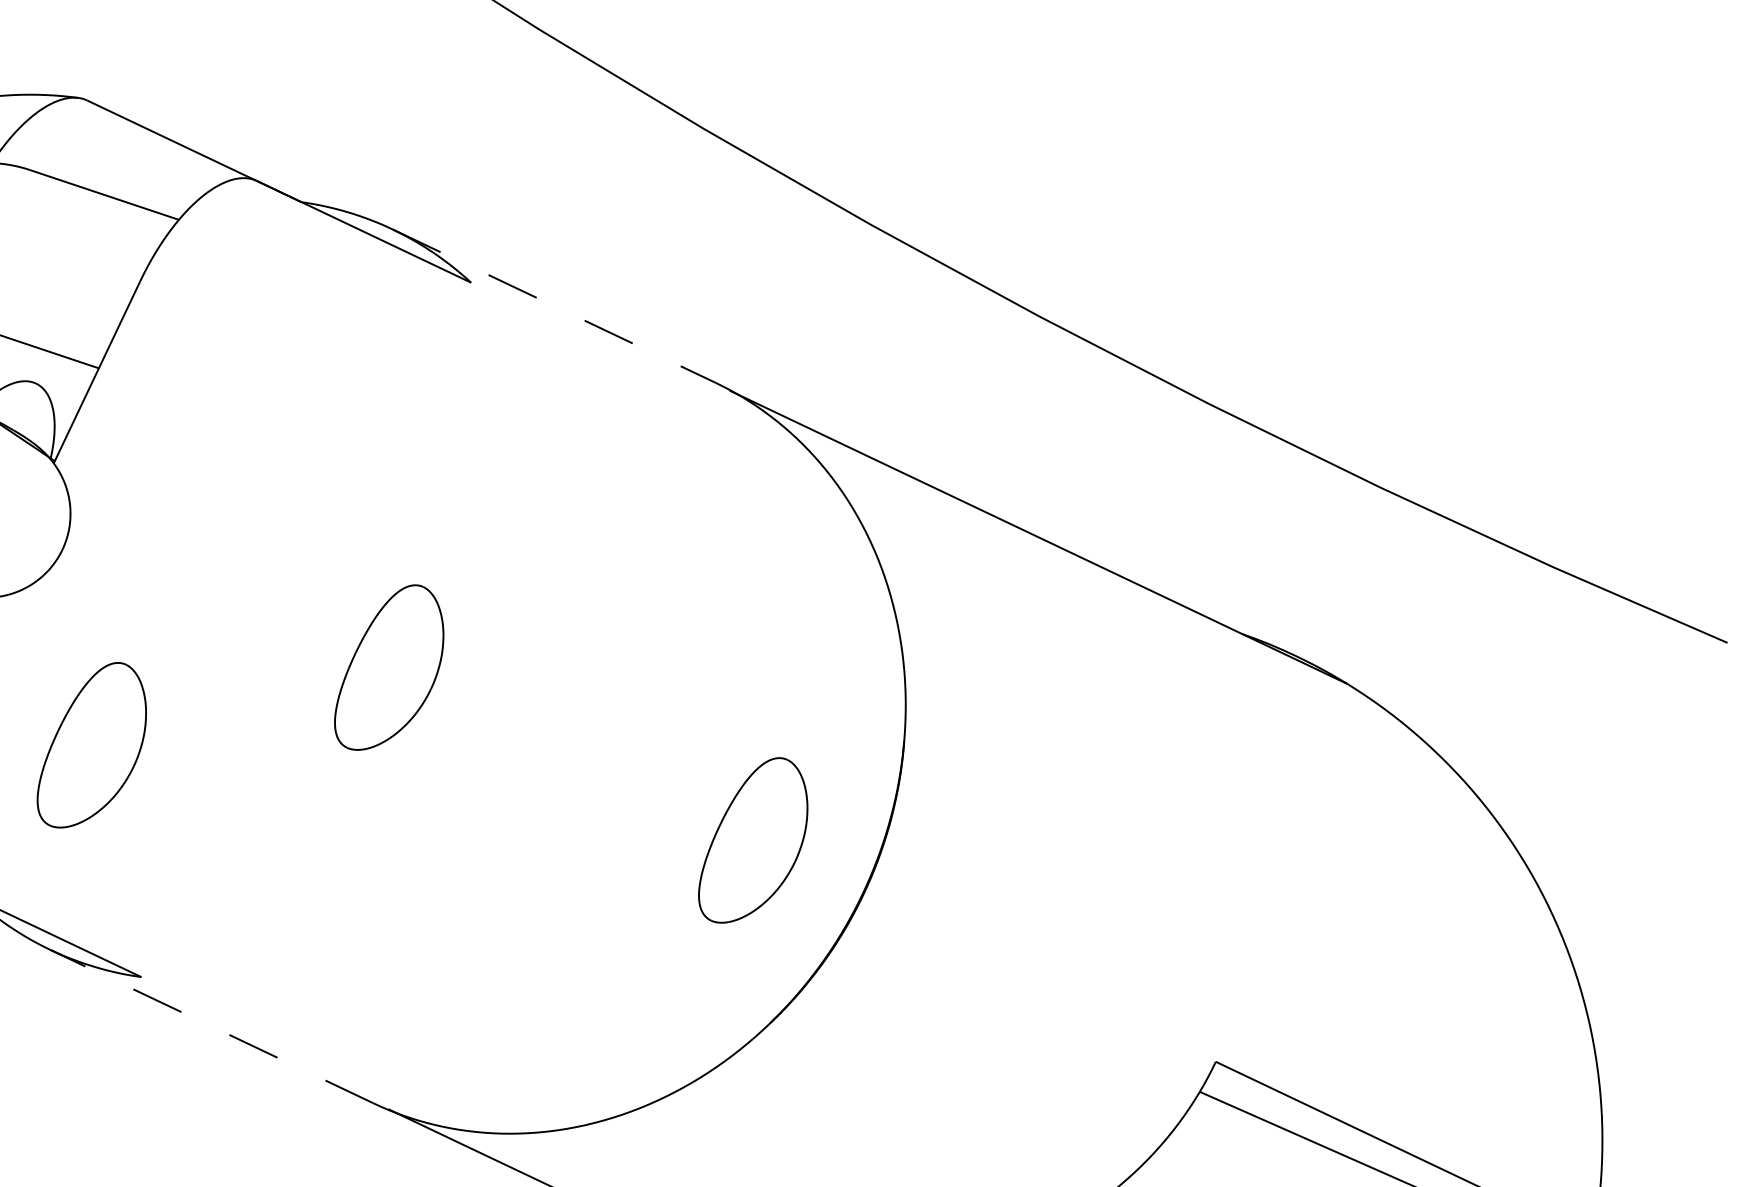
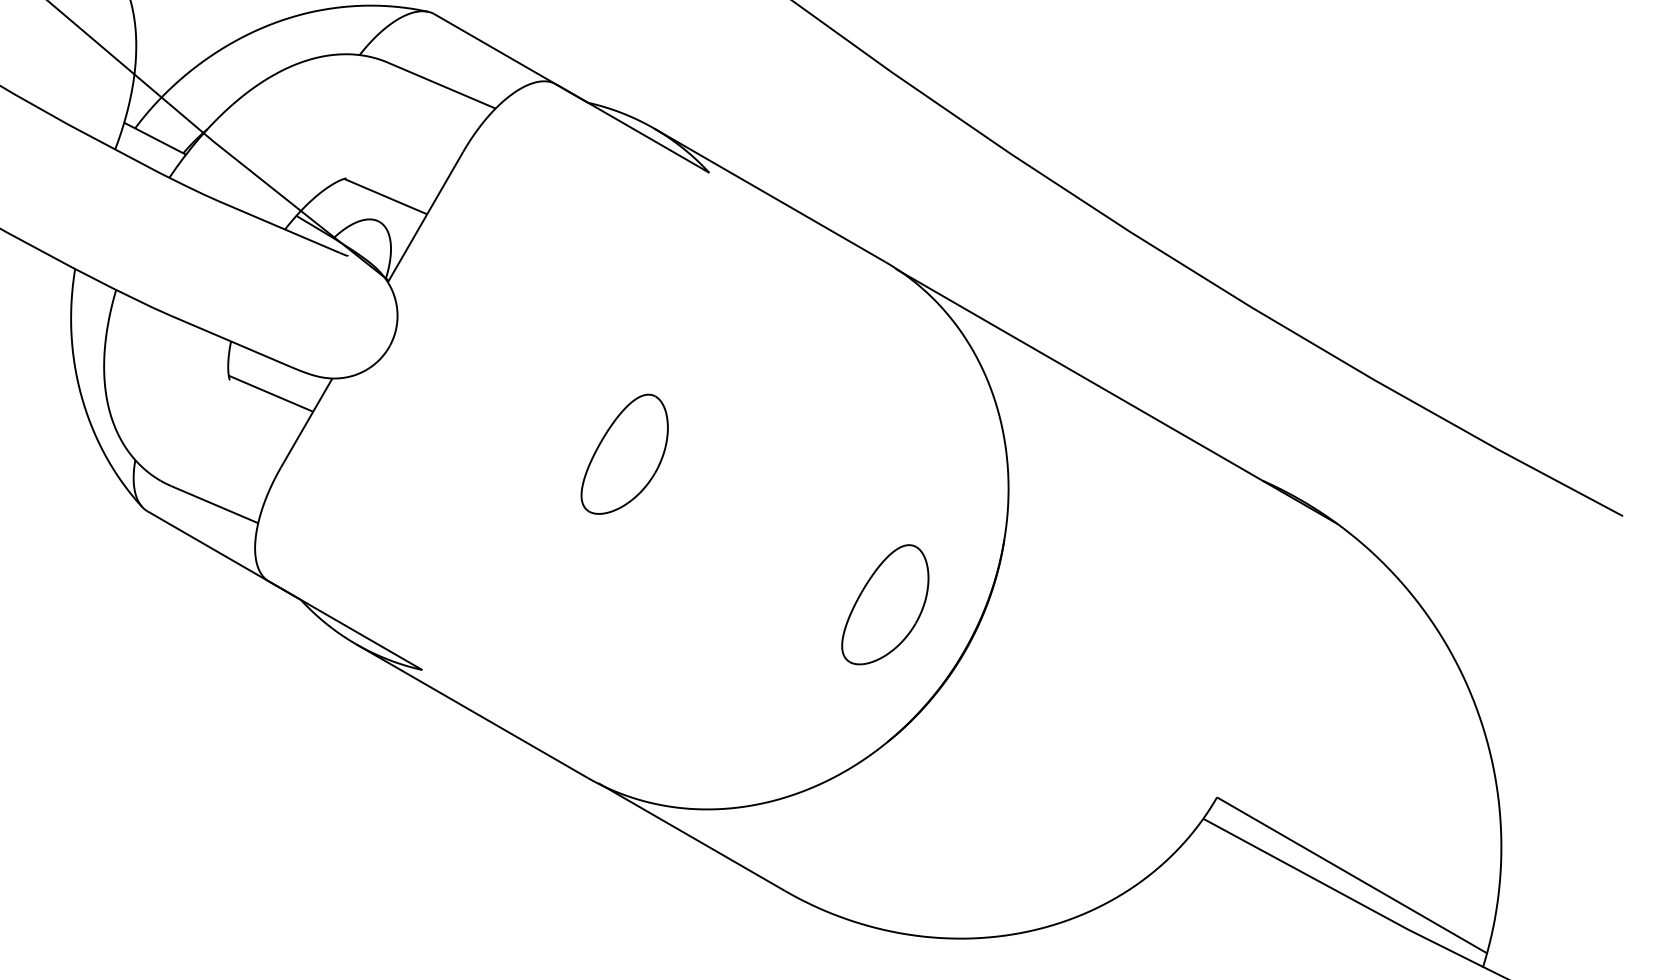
line: (553, 306) -> (769, 195), dashed -> solid
part: (90, 744) -> (398, 493), removed
line: (211, 1027) -> (471, 711), dashed -> solid

